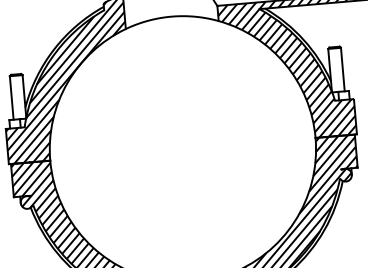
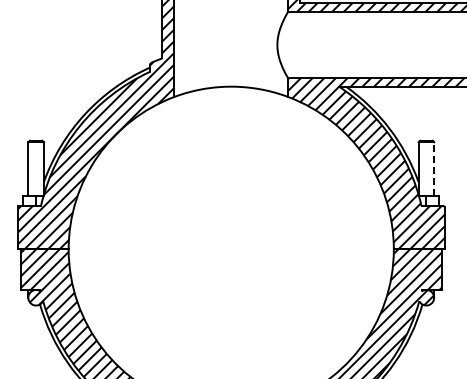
line: (343, 69) -> (434, 168), solid -> dashed

